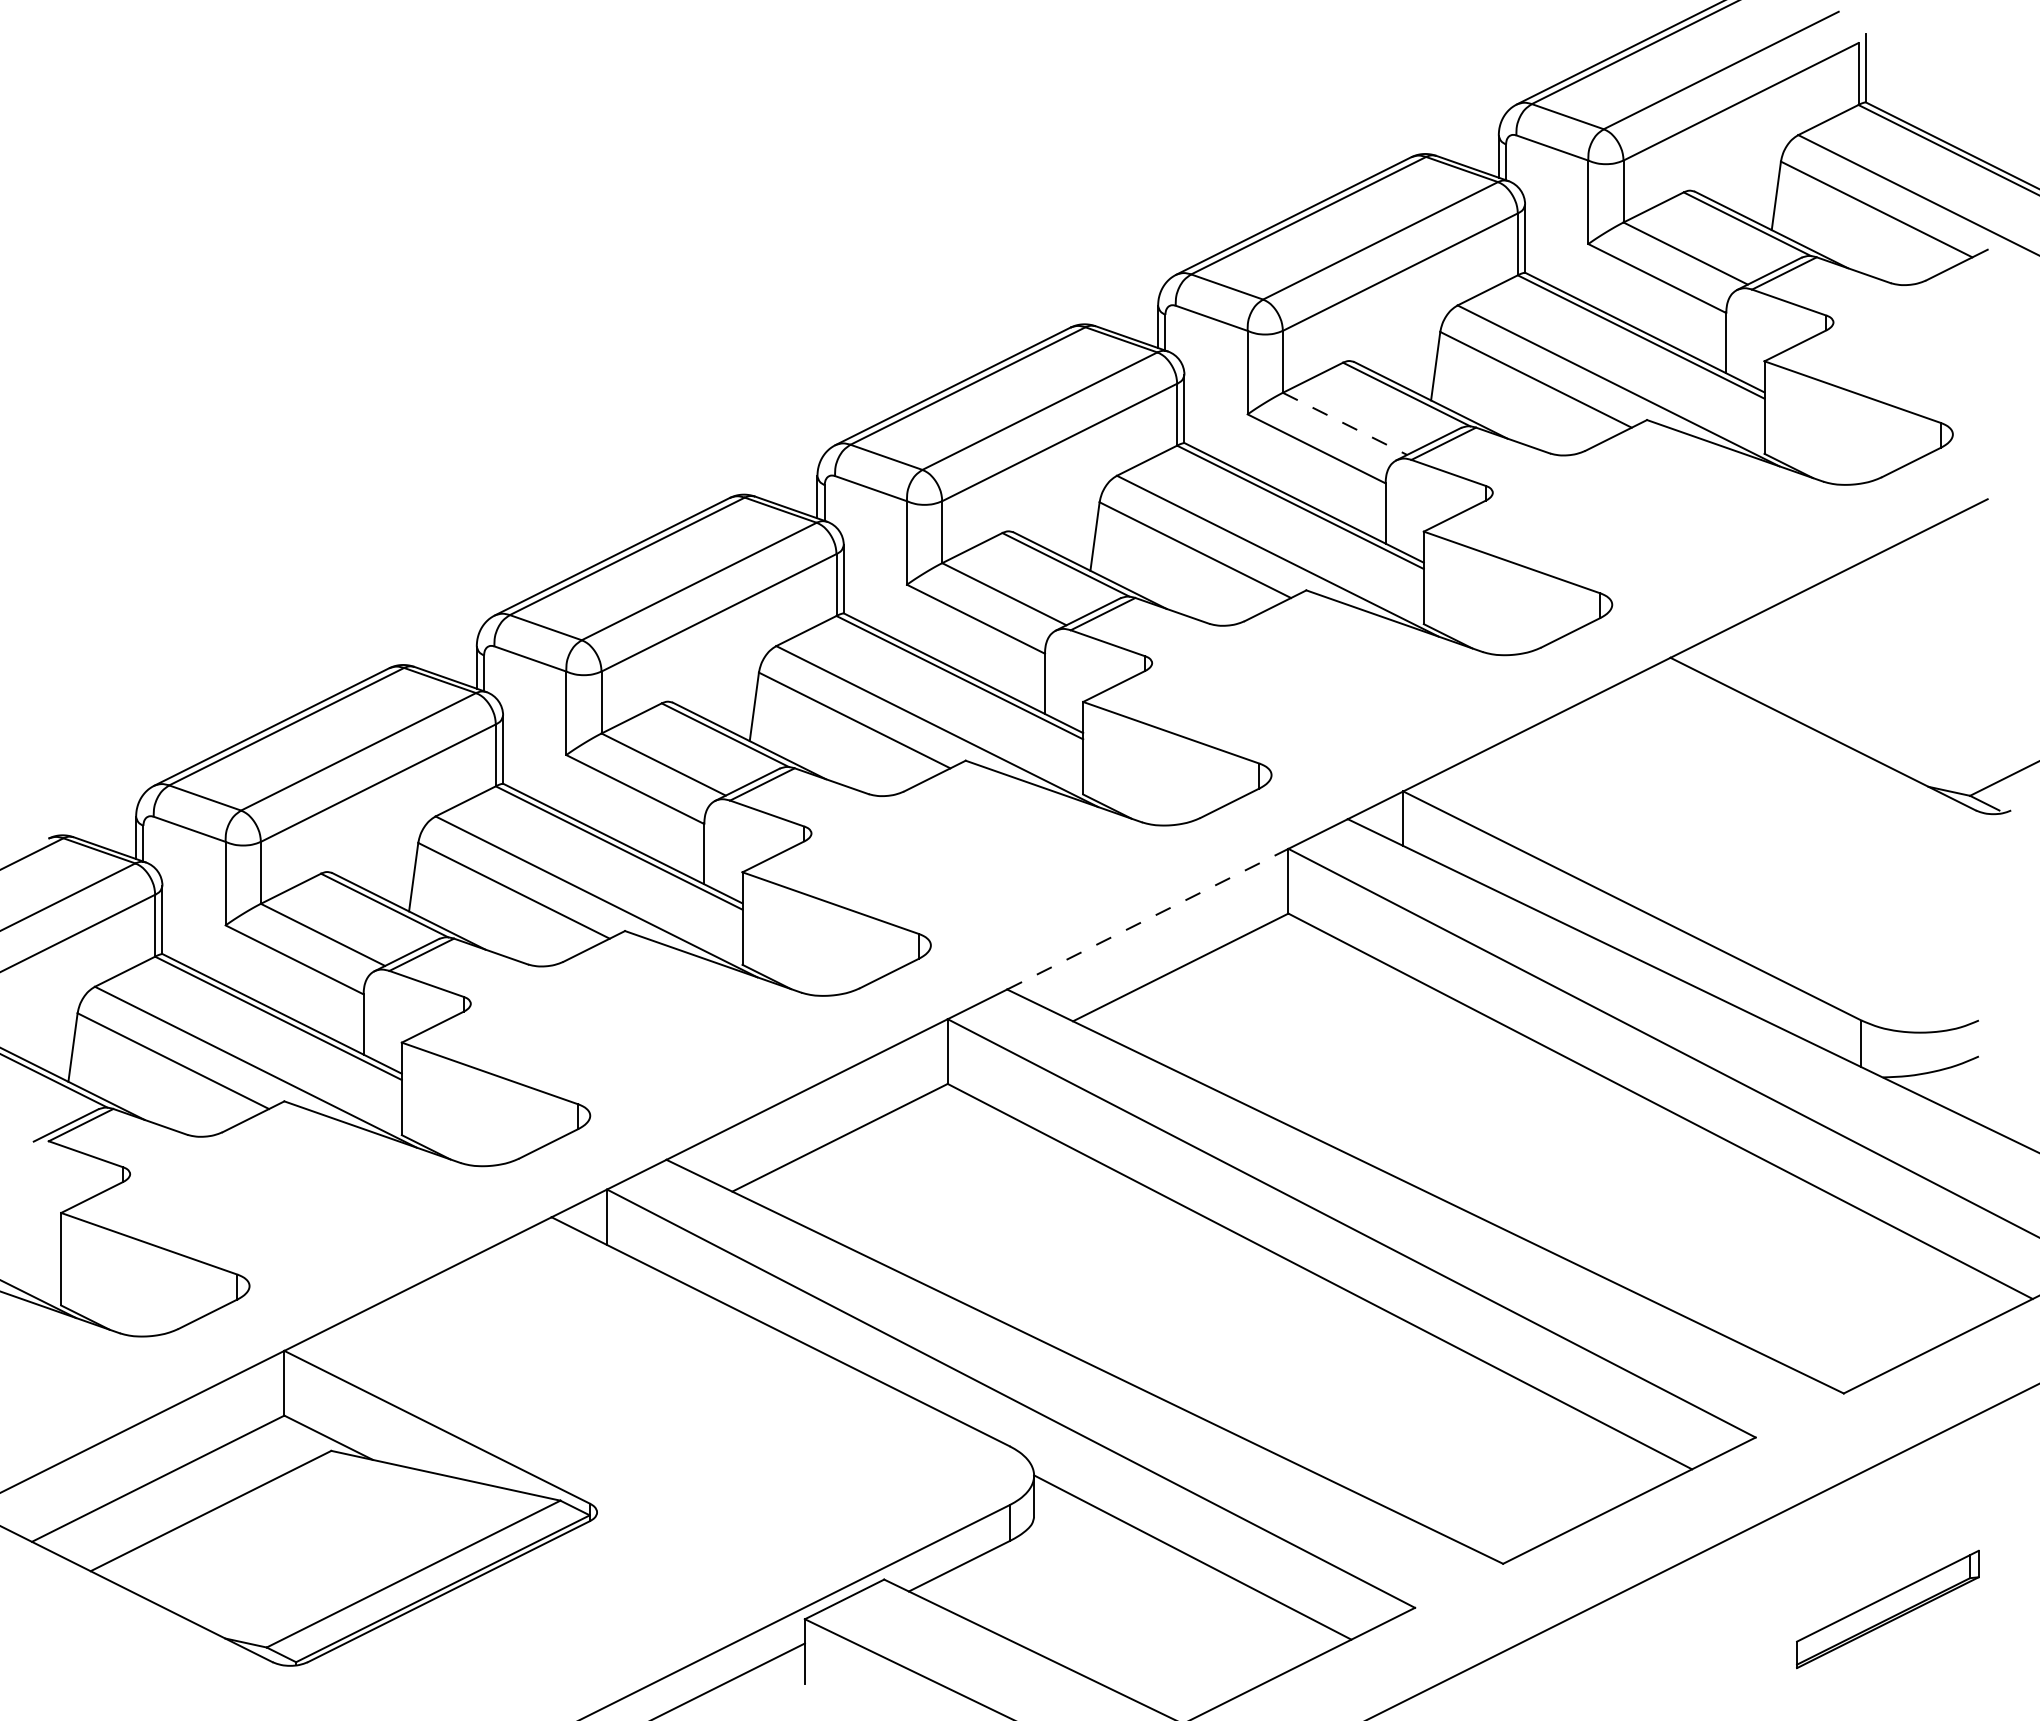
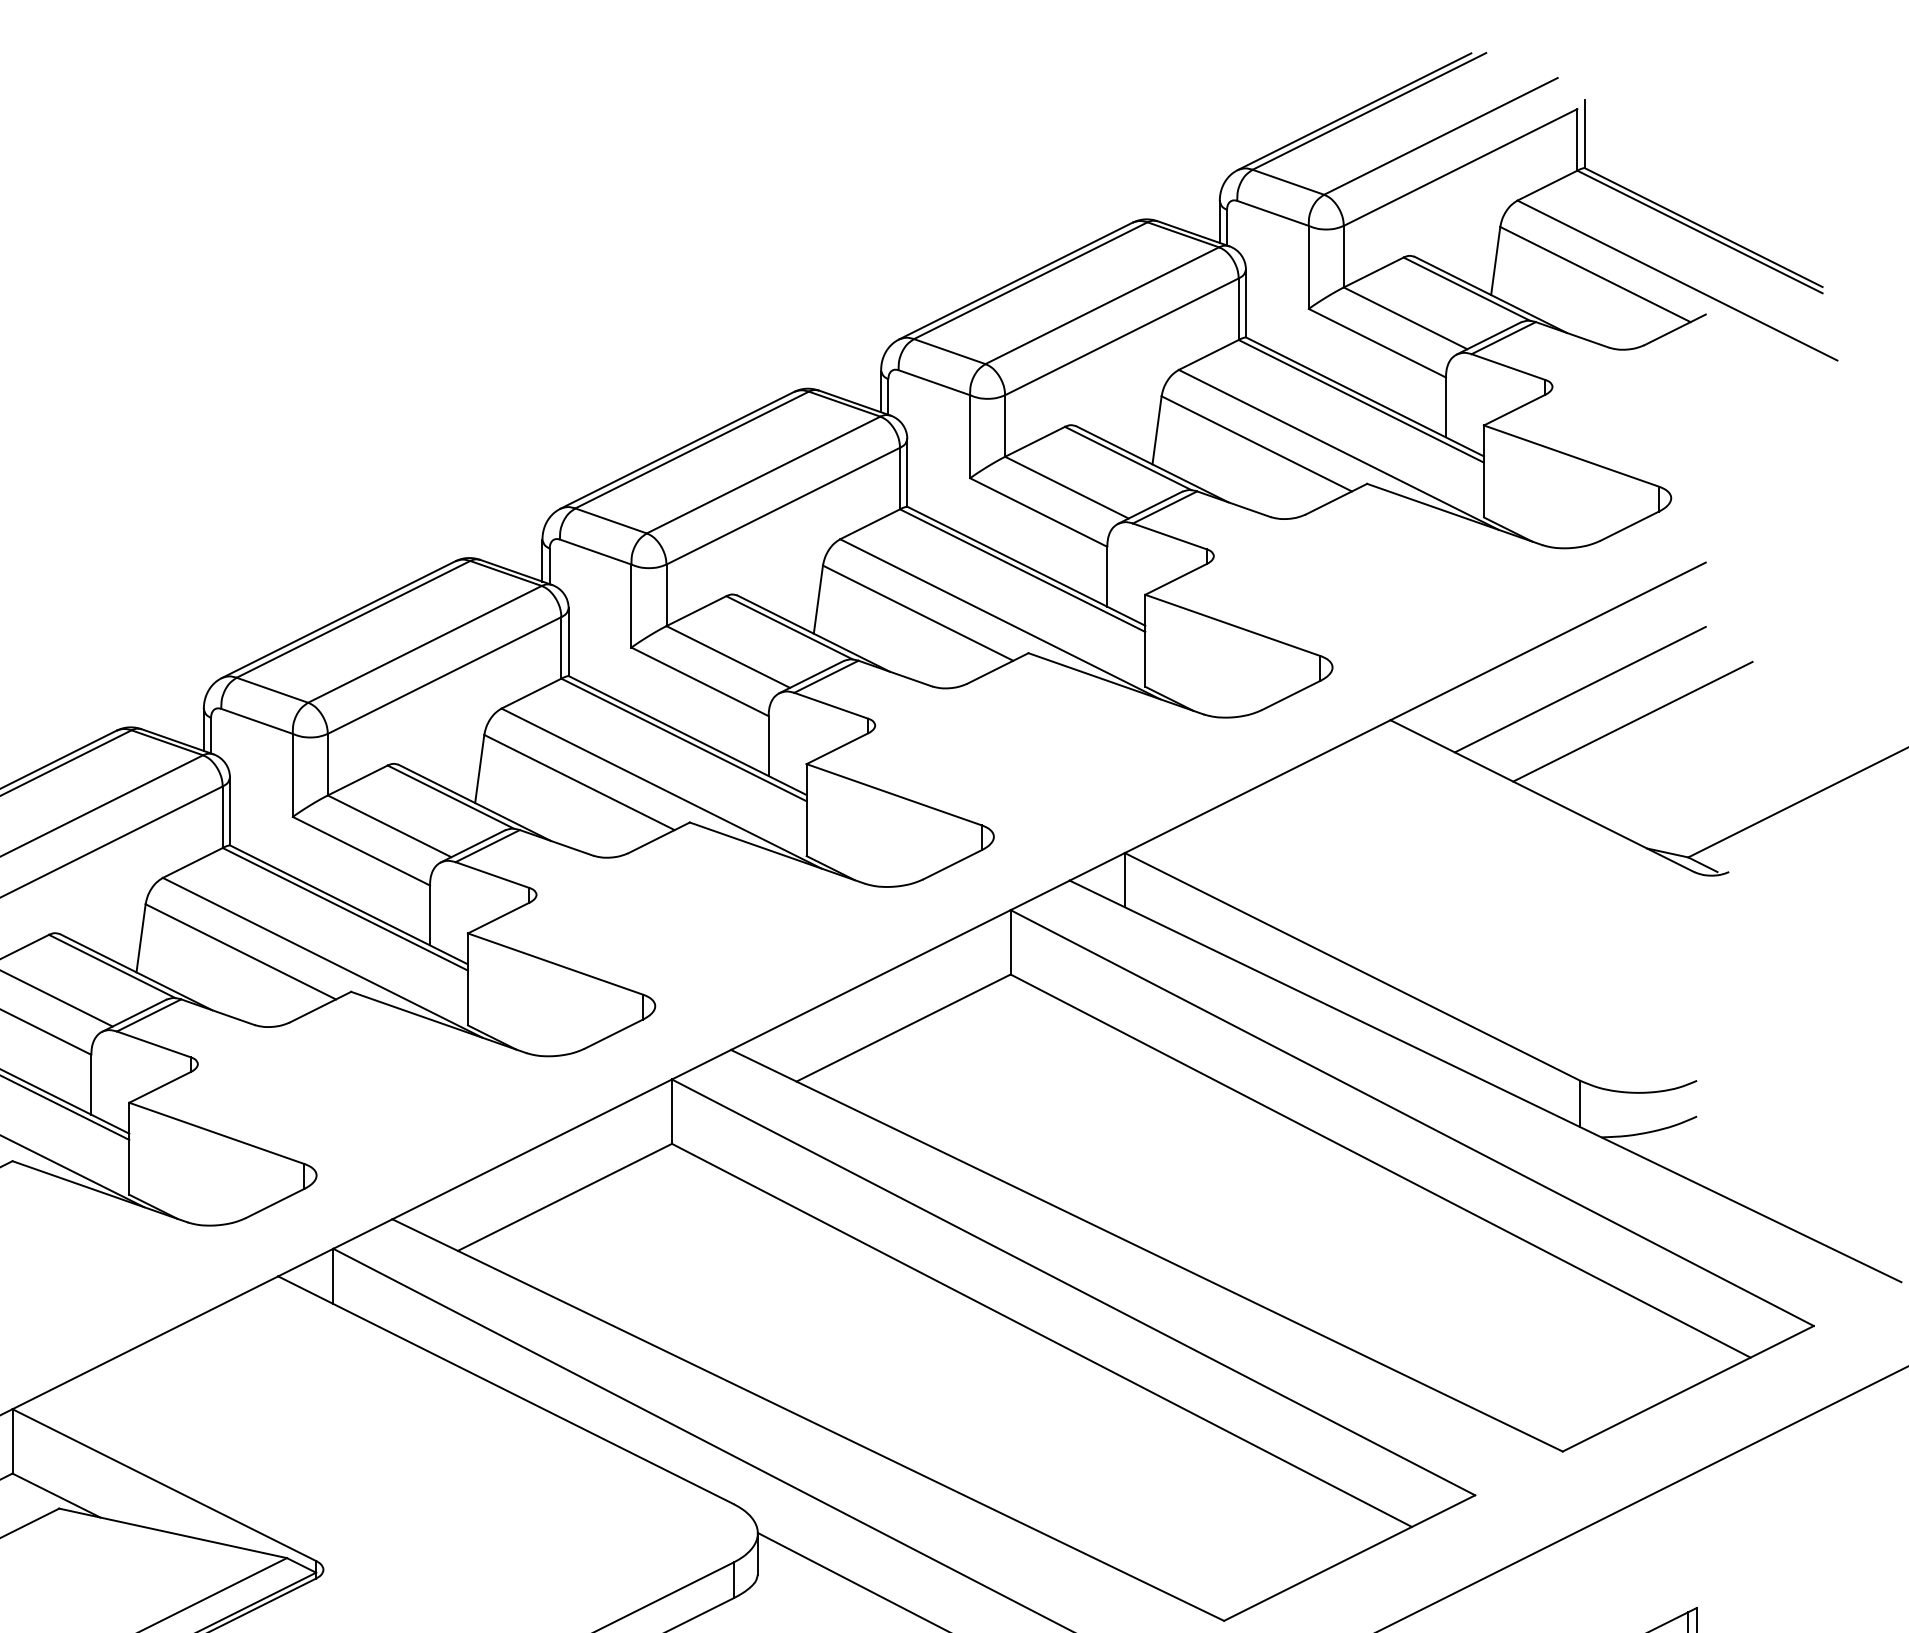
line: (1345, 424) -> (1067, 488), dashed -> solid
line: (1861, 626) -> (1580, 689), added
line: (1914, 659) -> (1633, 721), added
line: (1148, 918) -> (871, 979), dashed -> solid

